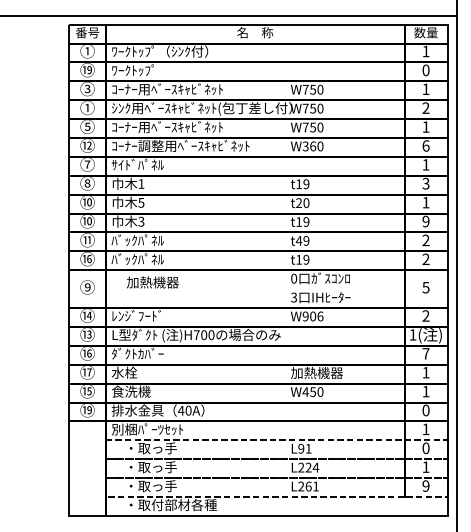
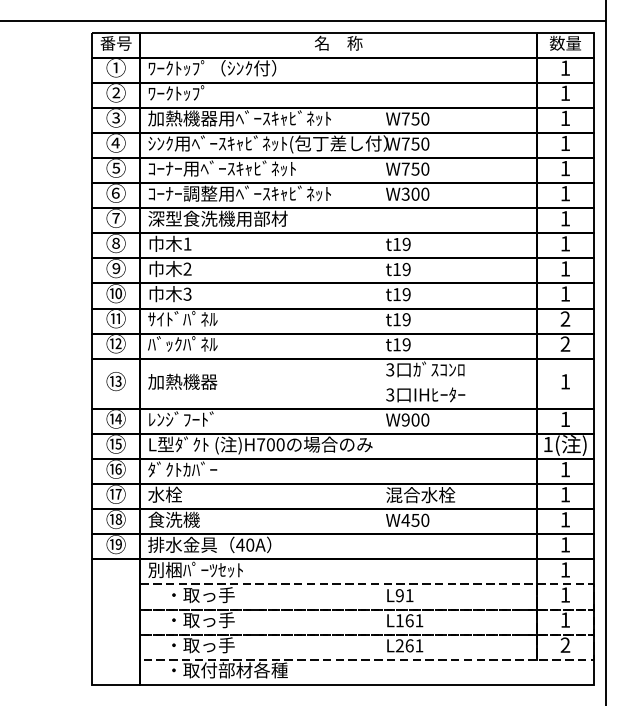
text: (87, 69) -> (115, 92), ⑲ -> ②
text: (426, 70) -> (565, 93), 0 -> 1
text: (180, 89) -> (239, 118), ｺｰﾅｰ用ﾍﾞｰｽｷｬﾋﾞﾈｯﾄ -> 加熱機器用ﾍﾞｰｽｷｬﾋﾞﾈｯﾄ
text: (87, 107) -> (115, 142), ① -> ④
text: (426, 107) -> (565, 142), 2 -> 1
text: (87, 145) -> (115, 192), ⑫ -> ⑥
text: (313, 145) -> (415, 193), W360 -> W300
text: (426, 145) -> (565, 193), 6 -> 1
text: (163, 164) -> (217, 218), ｻｲﾄﾞﾊﾟﾈﾙ -> 深型食洗機用部材
text: (426, 183) -> (565, 243), 3 -> 1
text: (87, 202) -> (115, 268), ⑩ -> ⑨
text: (141, 202) -> (187, 268), 5 -> 2
text: (302, 203) -> (401, 269), t20 -> t19
text: (426, 221) -> (565, 293), 9 -> 1
text: (124, 240) -> (164, 318), ﾊﾞｯｸﾊﾟﾈﾙ -> ｻｲﾄﾞﾊﾟﾈﾙ
text: (298, 240) -> (396, 319), t49 -> t19
text: (89, 258) -> (118, 343), ⑯ -> ⑫
text: (294, 278) -> (390, 369), 0 -> 3
text: (152, 282) -> (182, 381), moved
text: (87, 286) -> (115, 380), ⑨ -> ⑬
text: (426, 287) -> (565, 381), 5 -> 1
text: (426, 315) -> (565, 418), 2 -> 1
text: (320, 316) -> (425, 419), W906 -> W900
text: (89, 333) -> (118, 442), ⑬ -> ⑮
text: (426, 353) -> (565, 469), 7 -> 1
text: (316, 373) -> (420, 495), 加熱機器 -> 混合水栓
text: (89, 390) -> (118, 518), ⑮ -> ⑱
text: (426, 410) -> (565, 544), 0 -> 1
text: (426, 447) -> (565, 594), 0 -> 1
text: (308, 467) -> (409, 620), L224 -> L161
text: (426, 485) -> (565, 644), 9 -> 2

